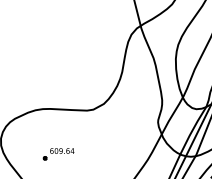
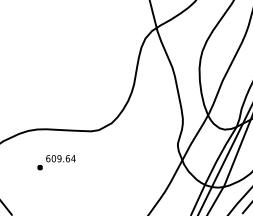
part: (58, 154) -> (56, 162), moved

